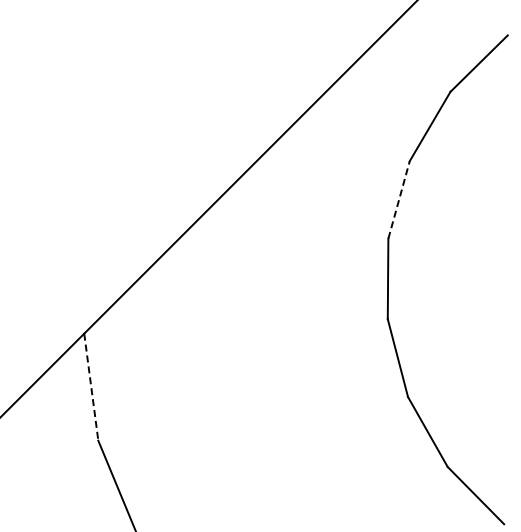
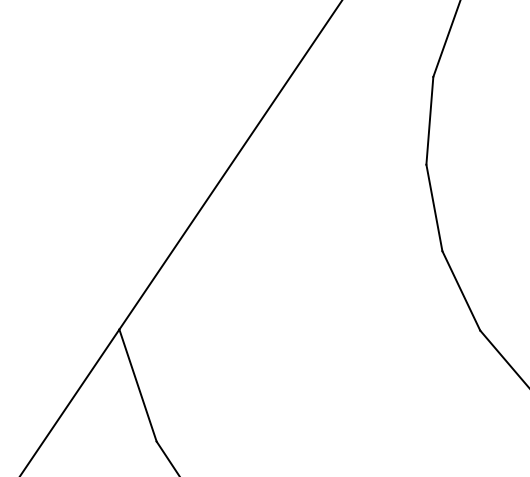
line: (399, 199) -> (430, 120), dashed -> solid
line: (91, 387) -> (138, 385), dashed -> solid

